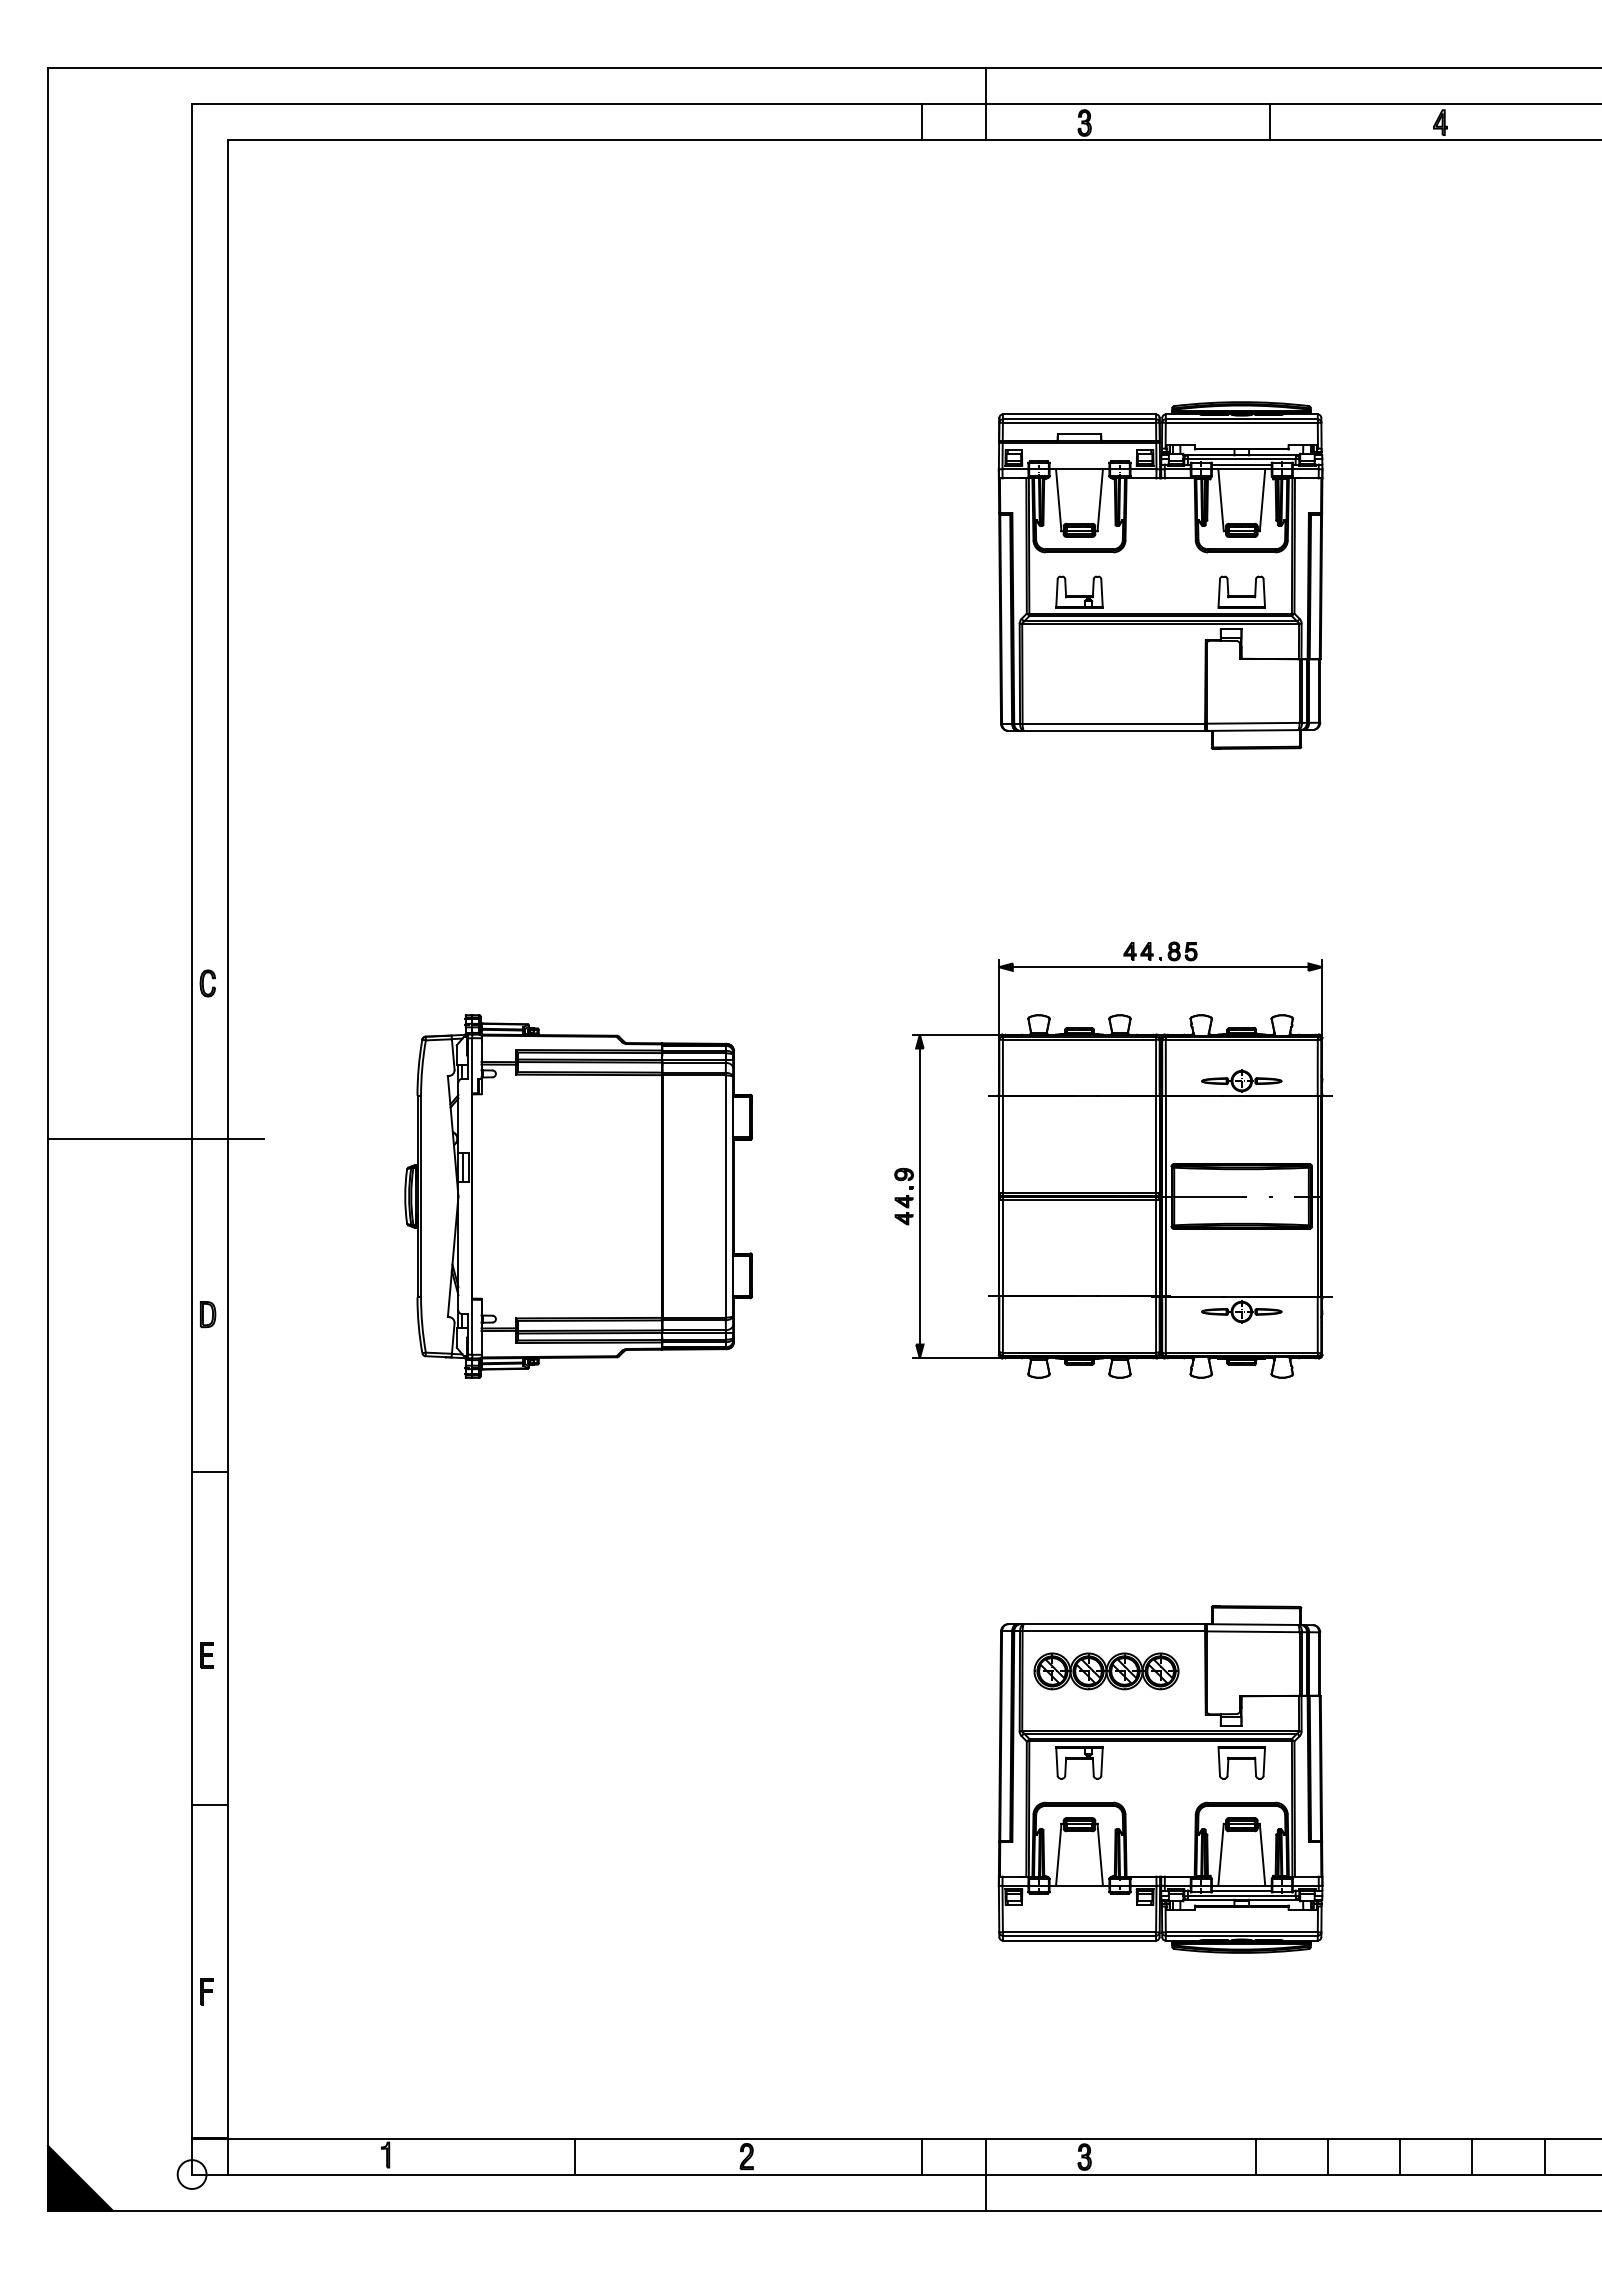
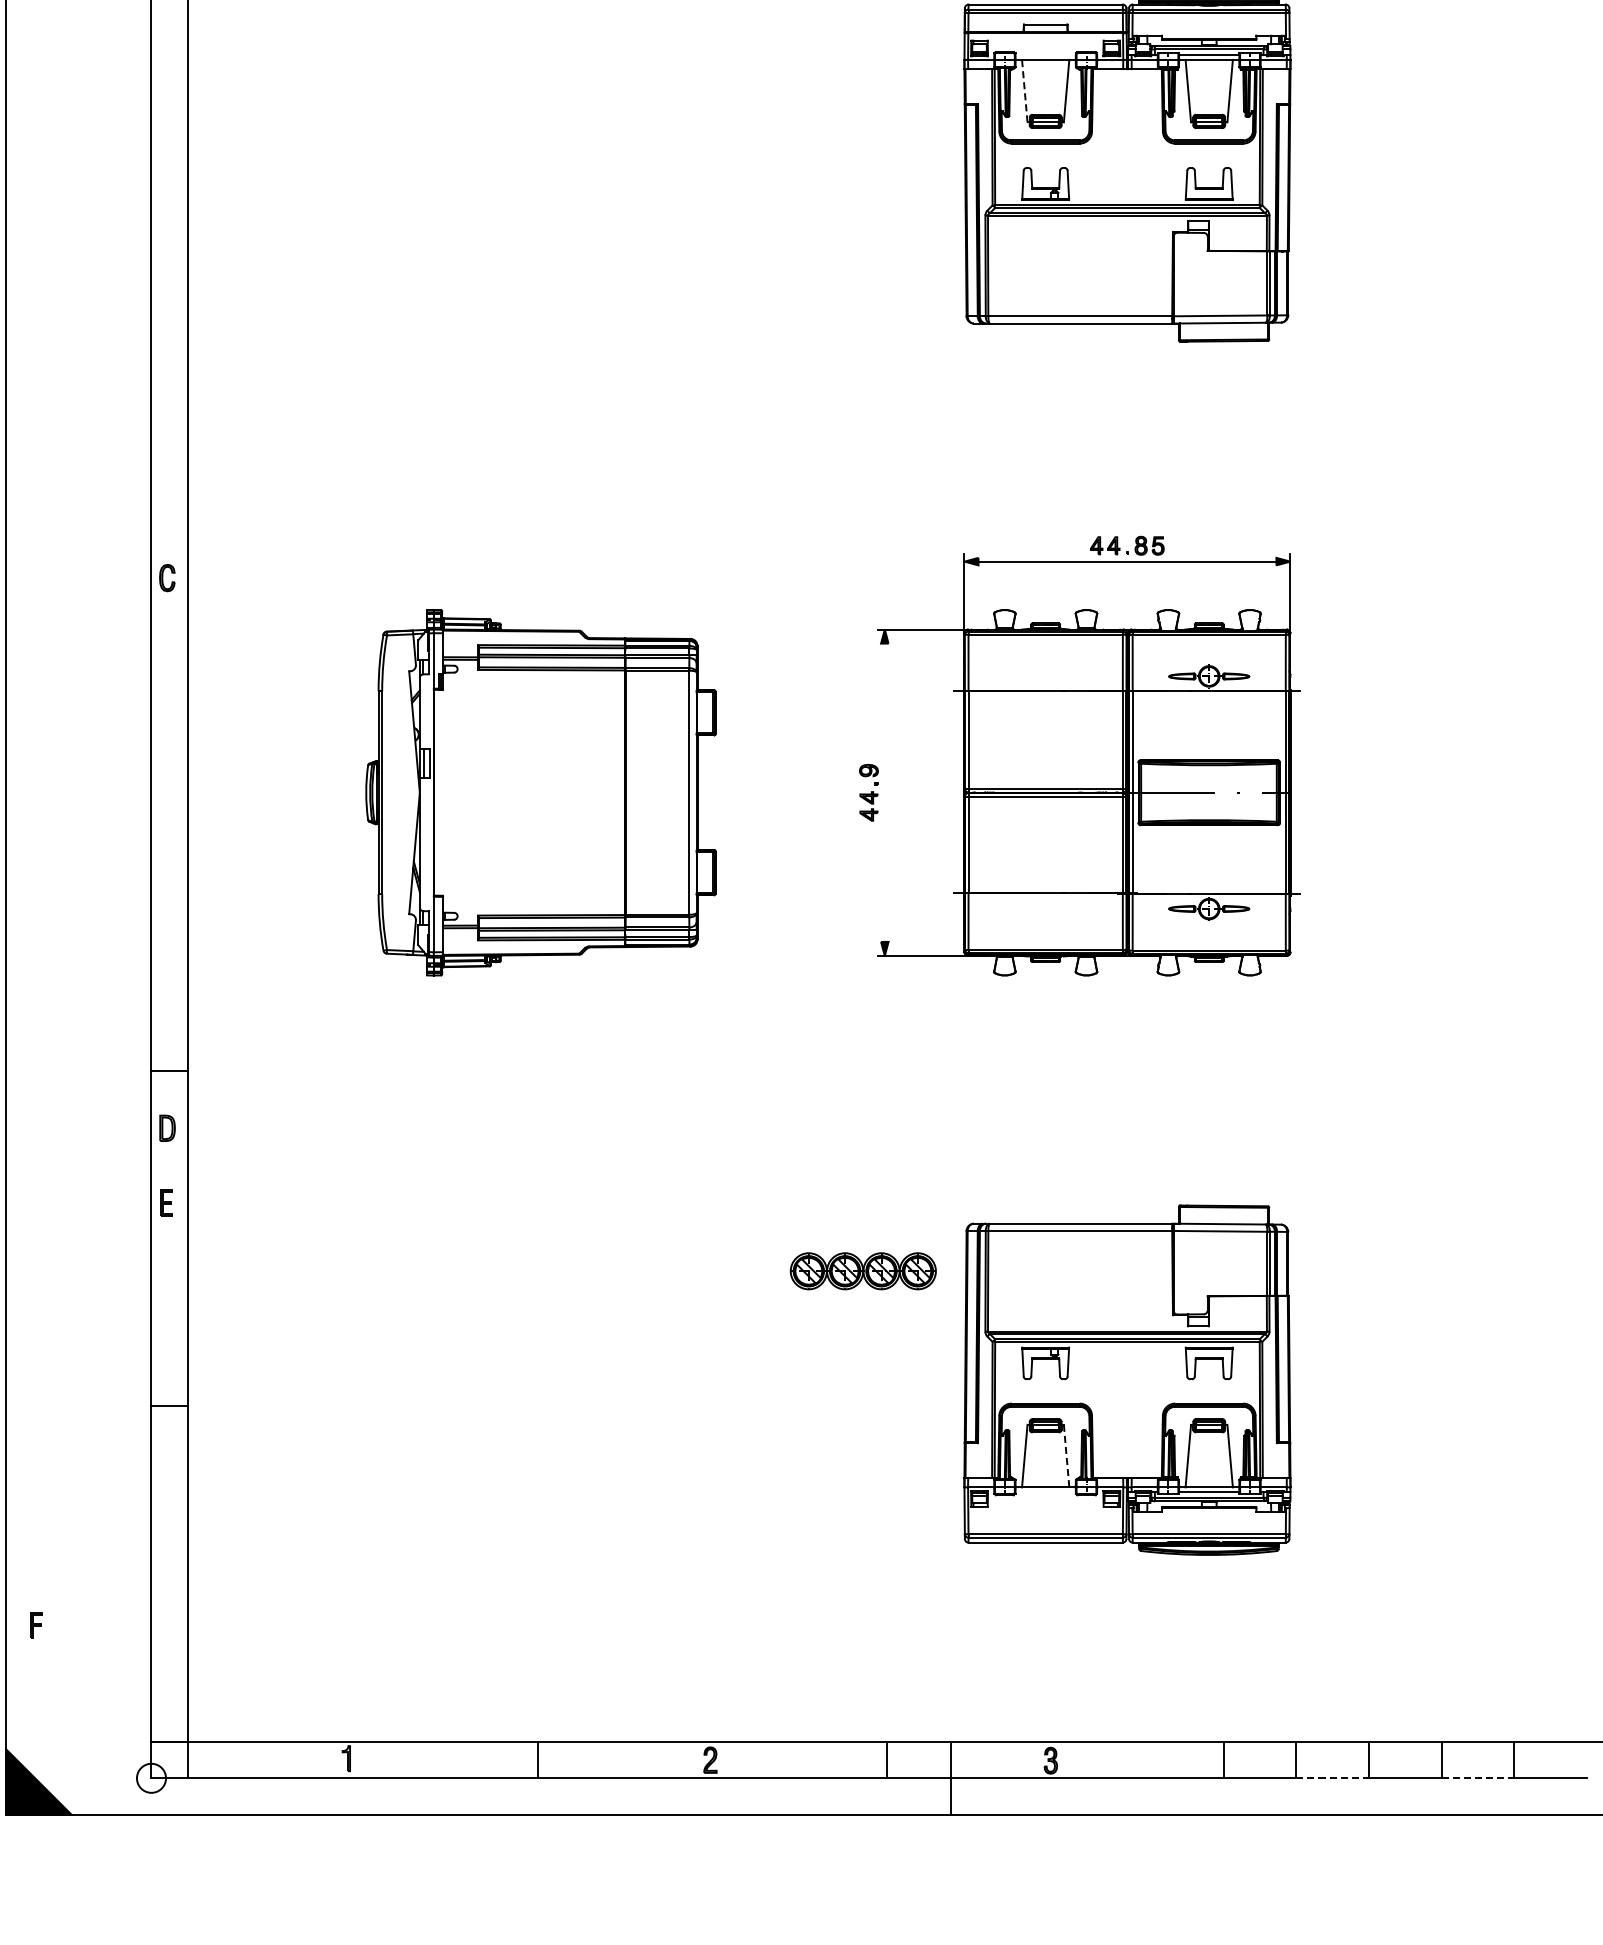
line: (1058, 499) -> (1024, 90), solid -> dashed
line: (155, 1139) -> (114, 735), removed
line: (919, 1196) -> (884, 792), removed
part: (208, 1314) -> (167, 1128), moved
part: (206, 1655) -> (165, 1202), moved
part: (1106, 1671) -> (863, 1271), moved
line: (1100, 1855) -> (1066, 1456), solid -> dashed
part: (206, 1991) -> (35, 1625), moved
line: (1364, 2174) -> (1332, 1778), solid -> dashed
line: (1509, 2174) -> (1479, 1778), solid -> dashed

